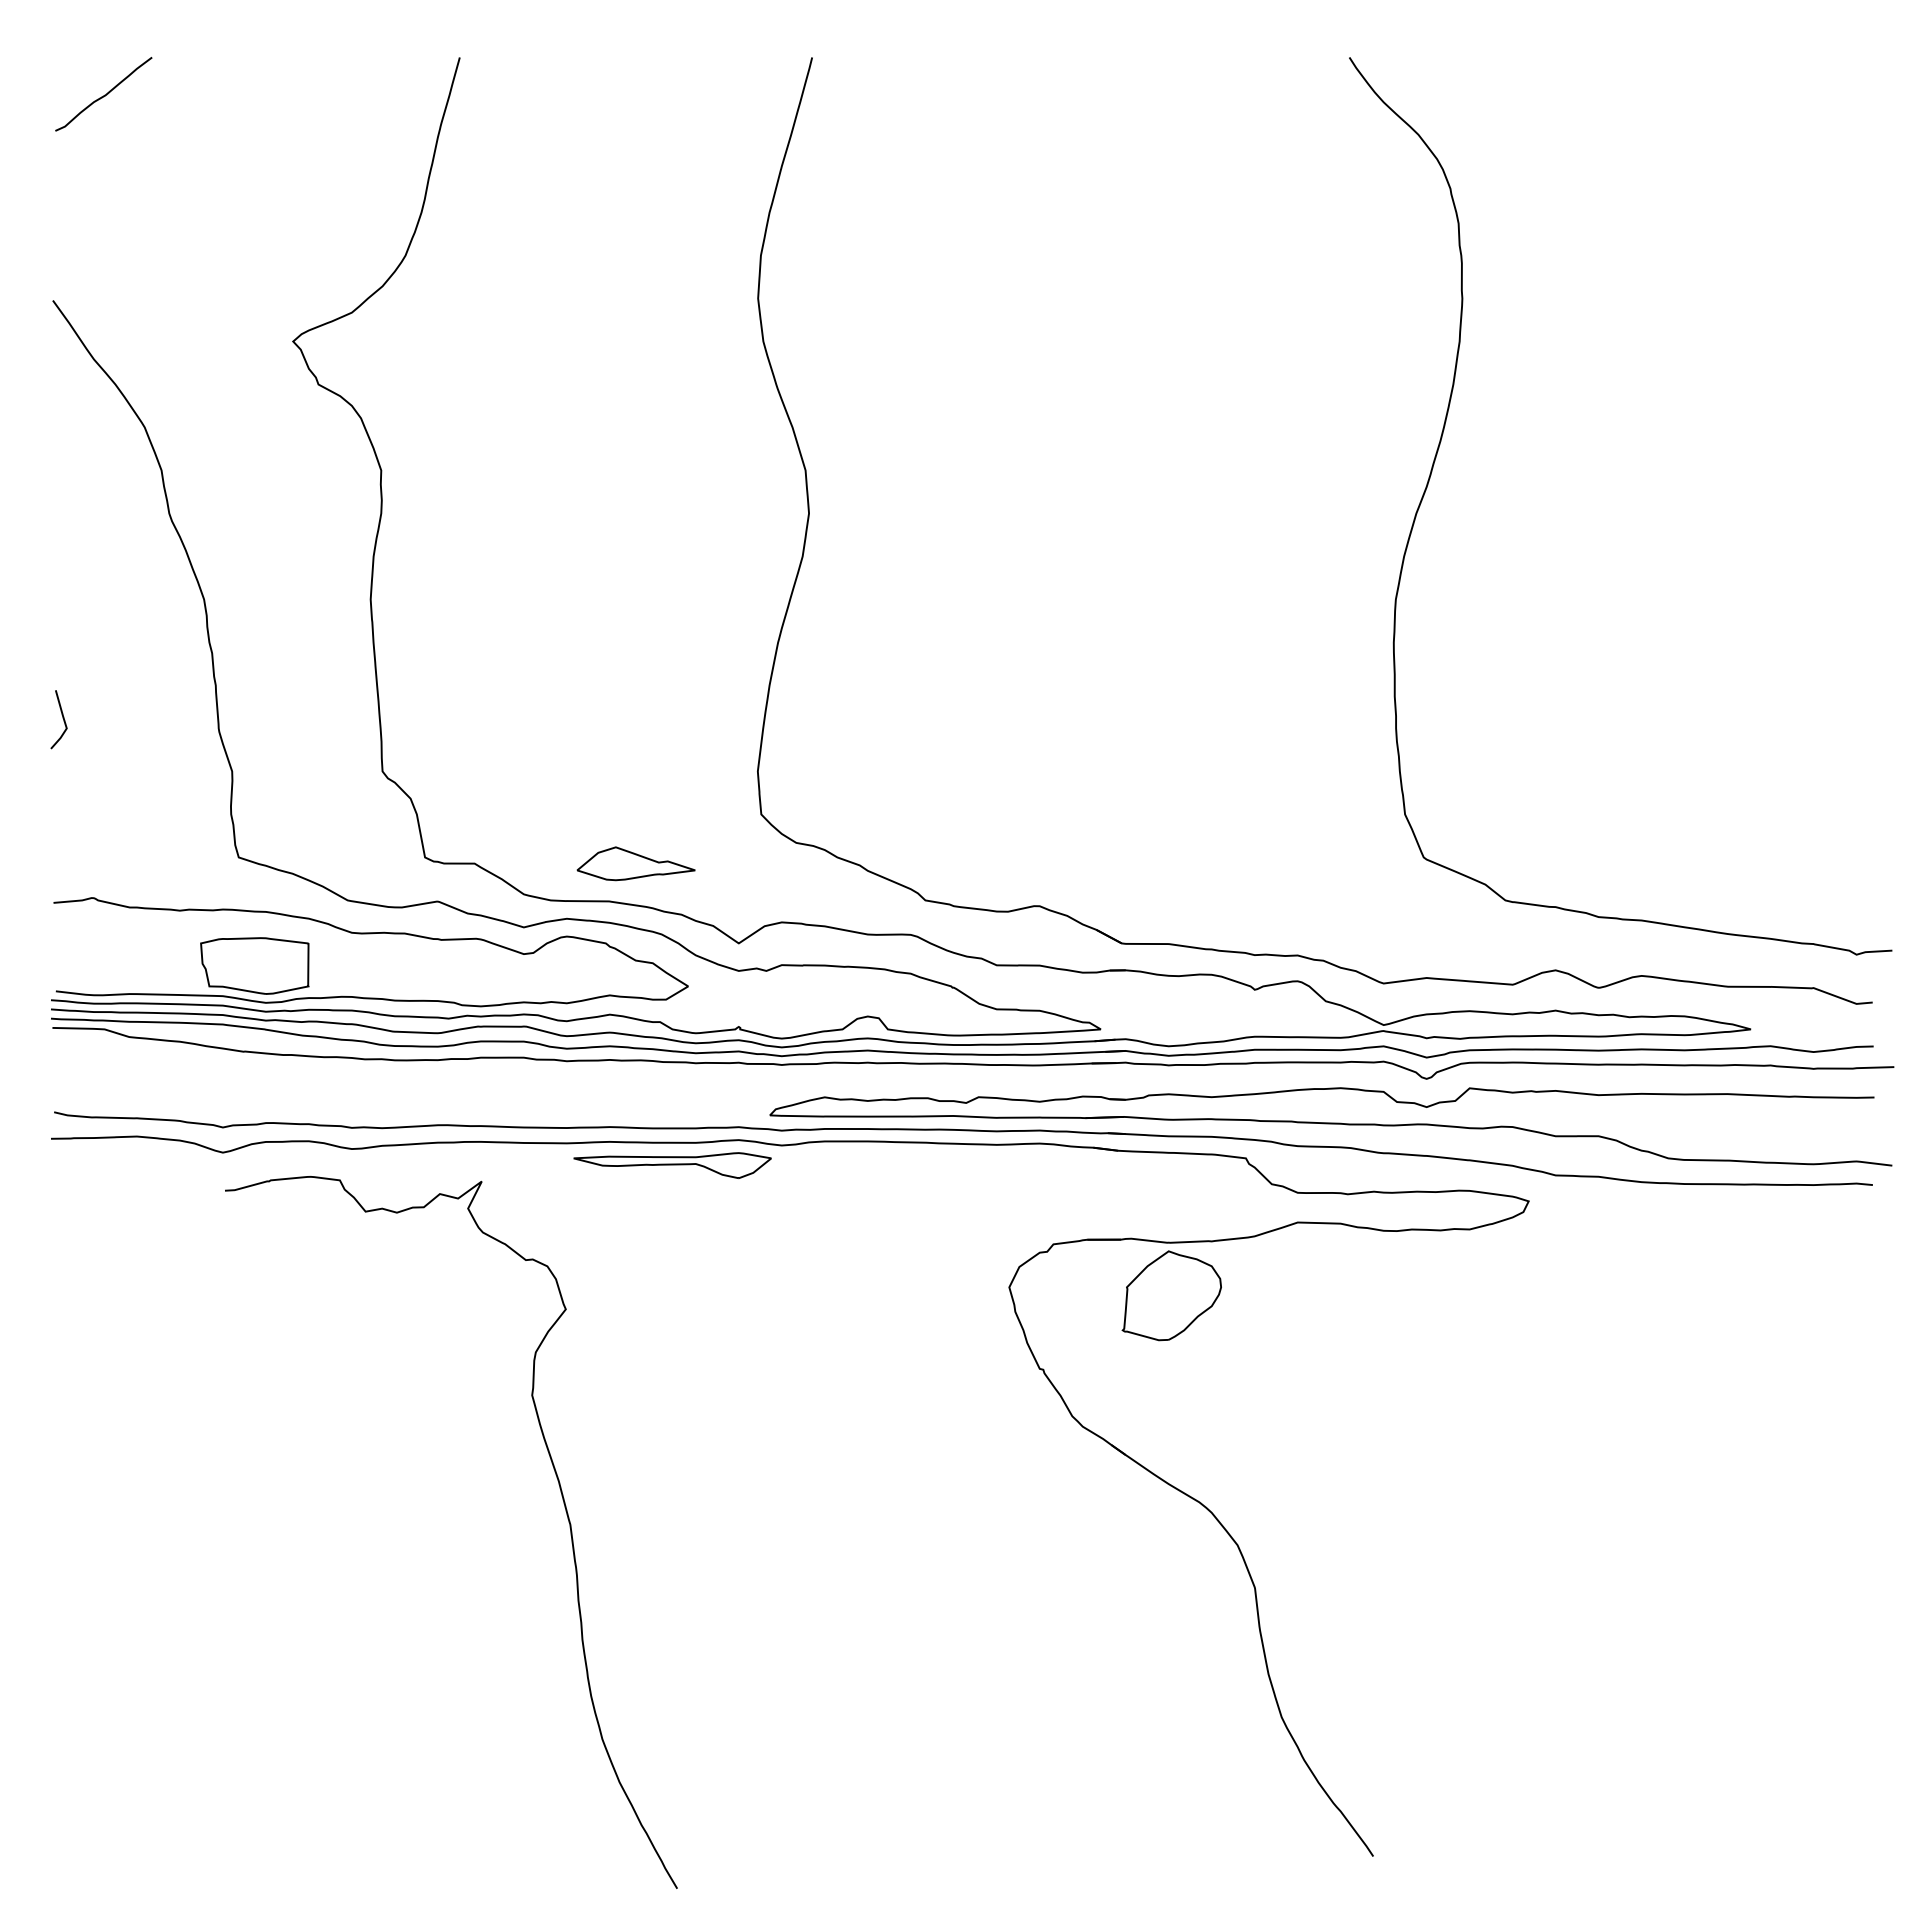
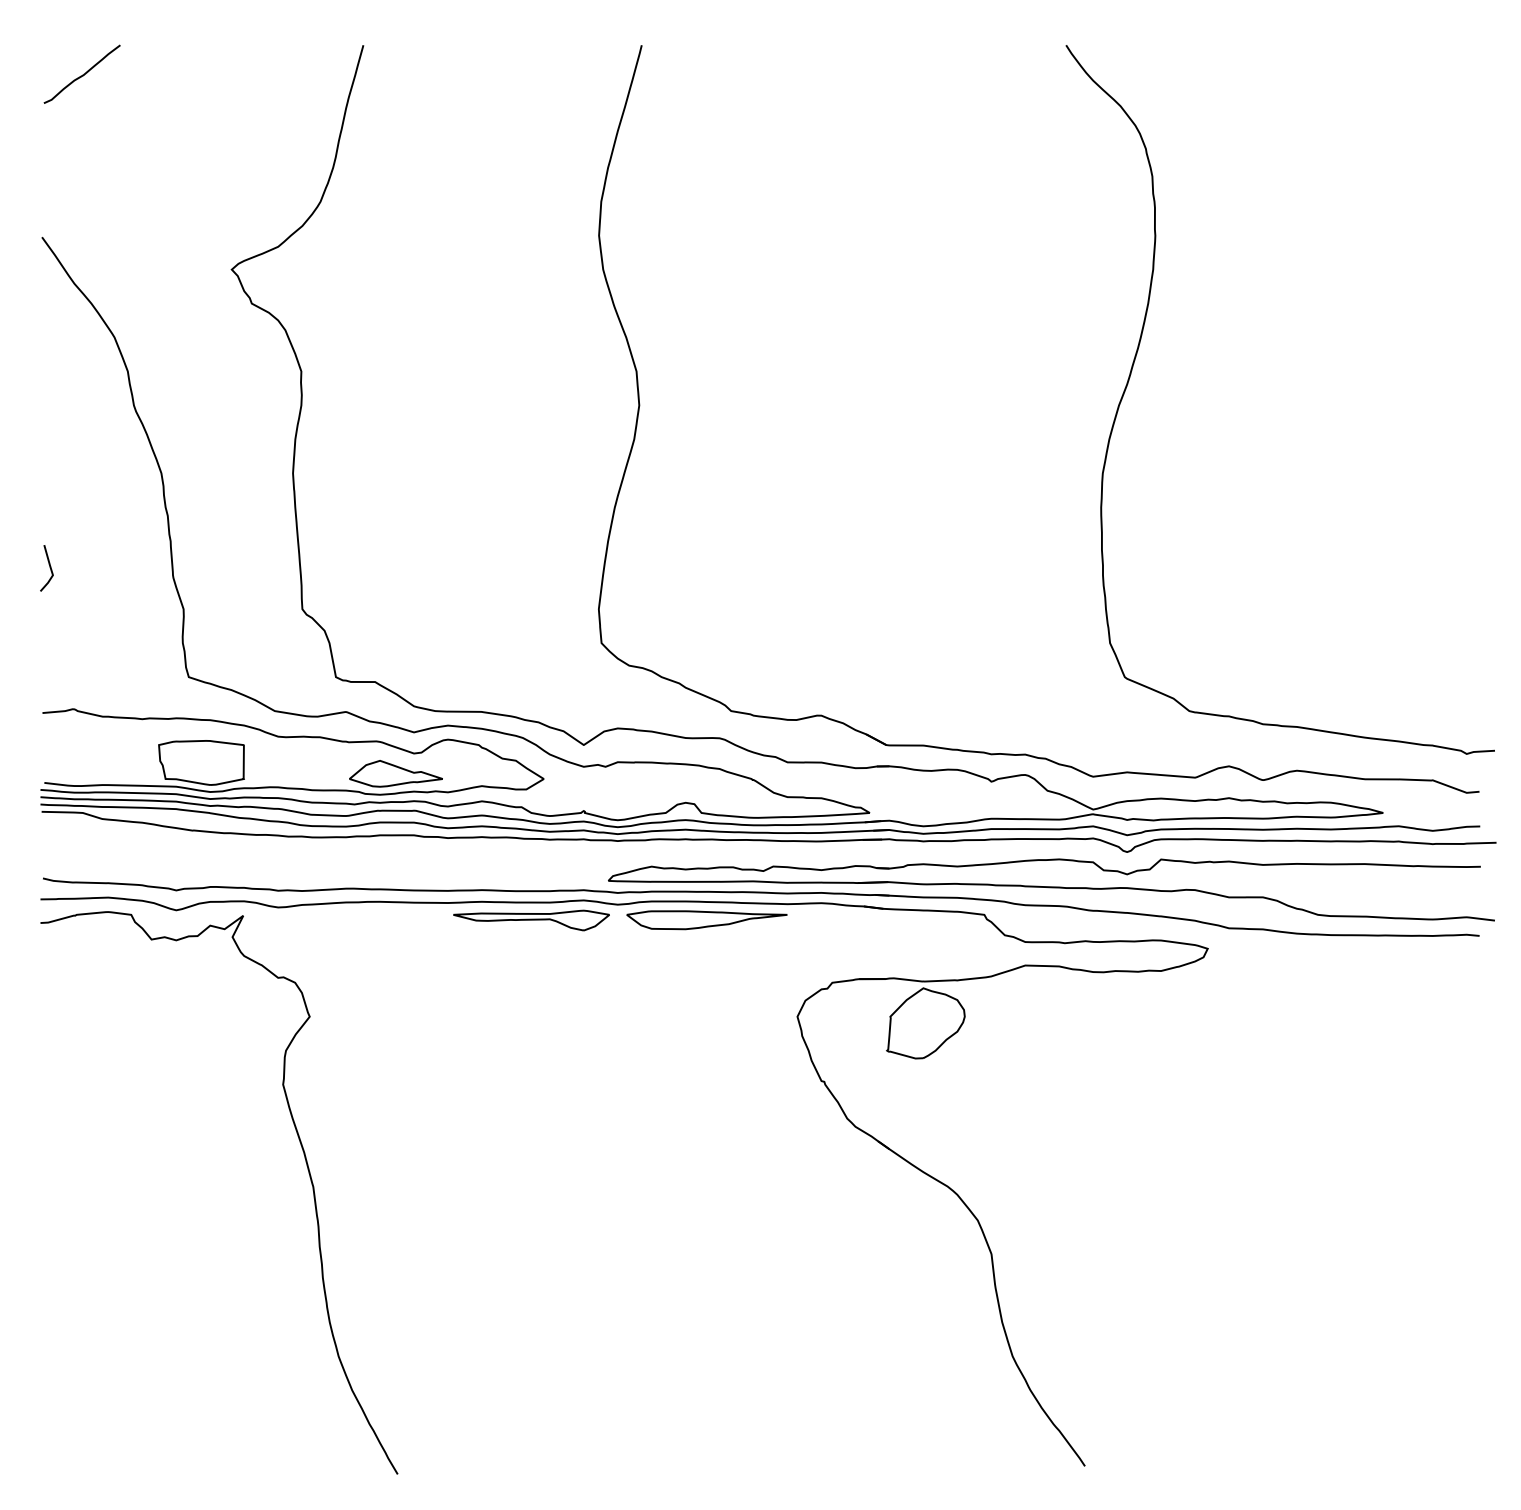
part: (635, 863) -> (395, 773), moved
part: (894, 1165) -> (706, 920), added
curve: (562, 1500) -> (307, 1167), moved

